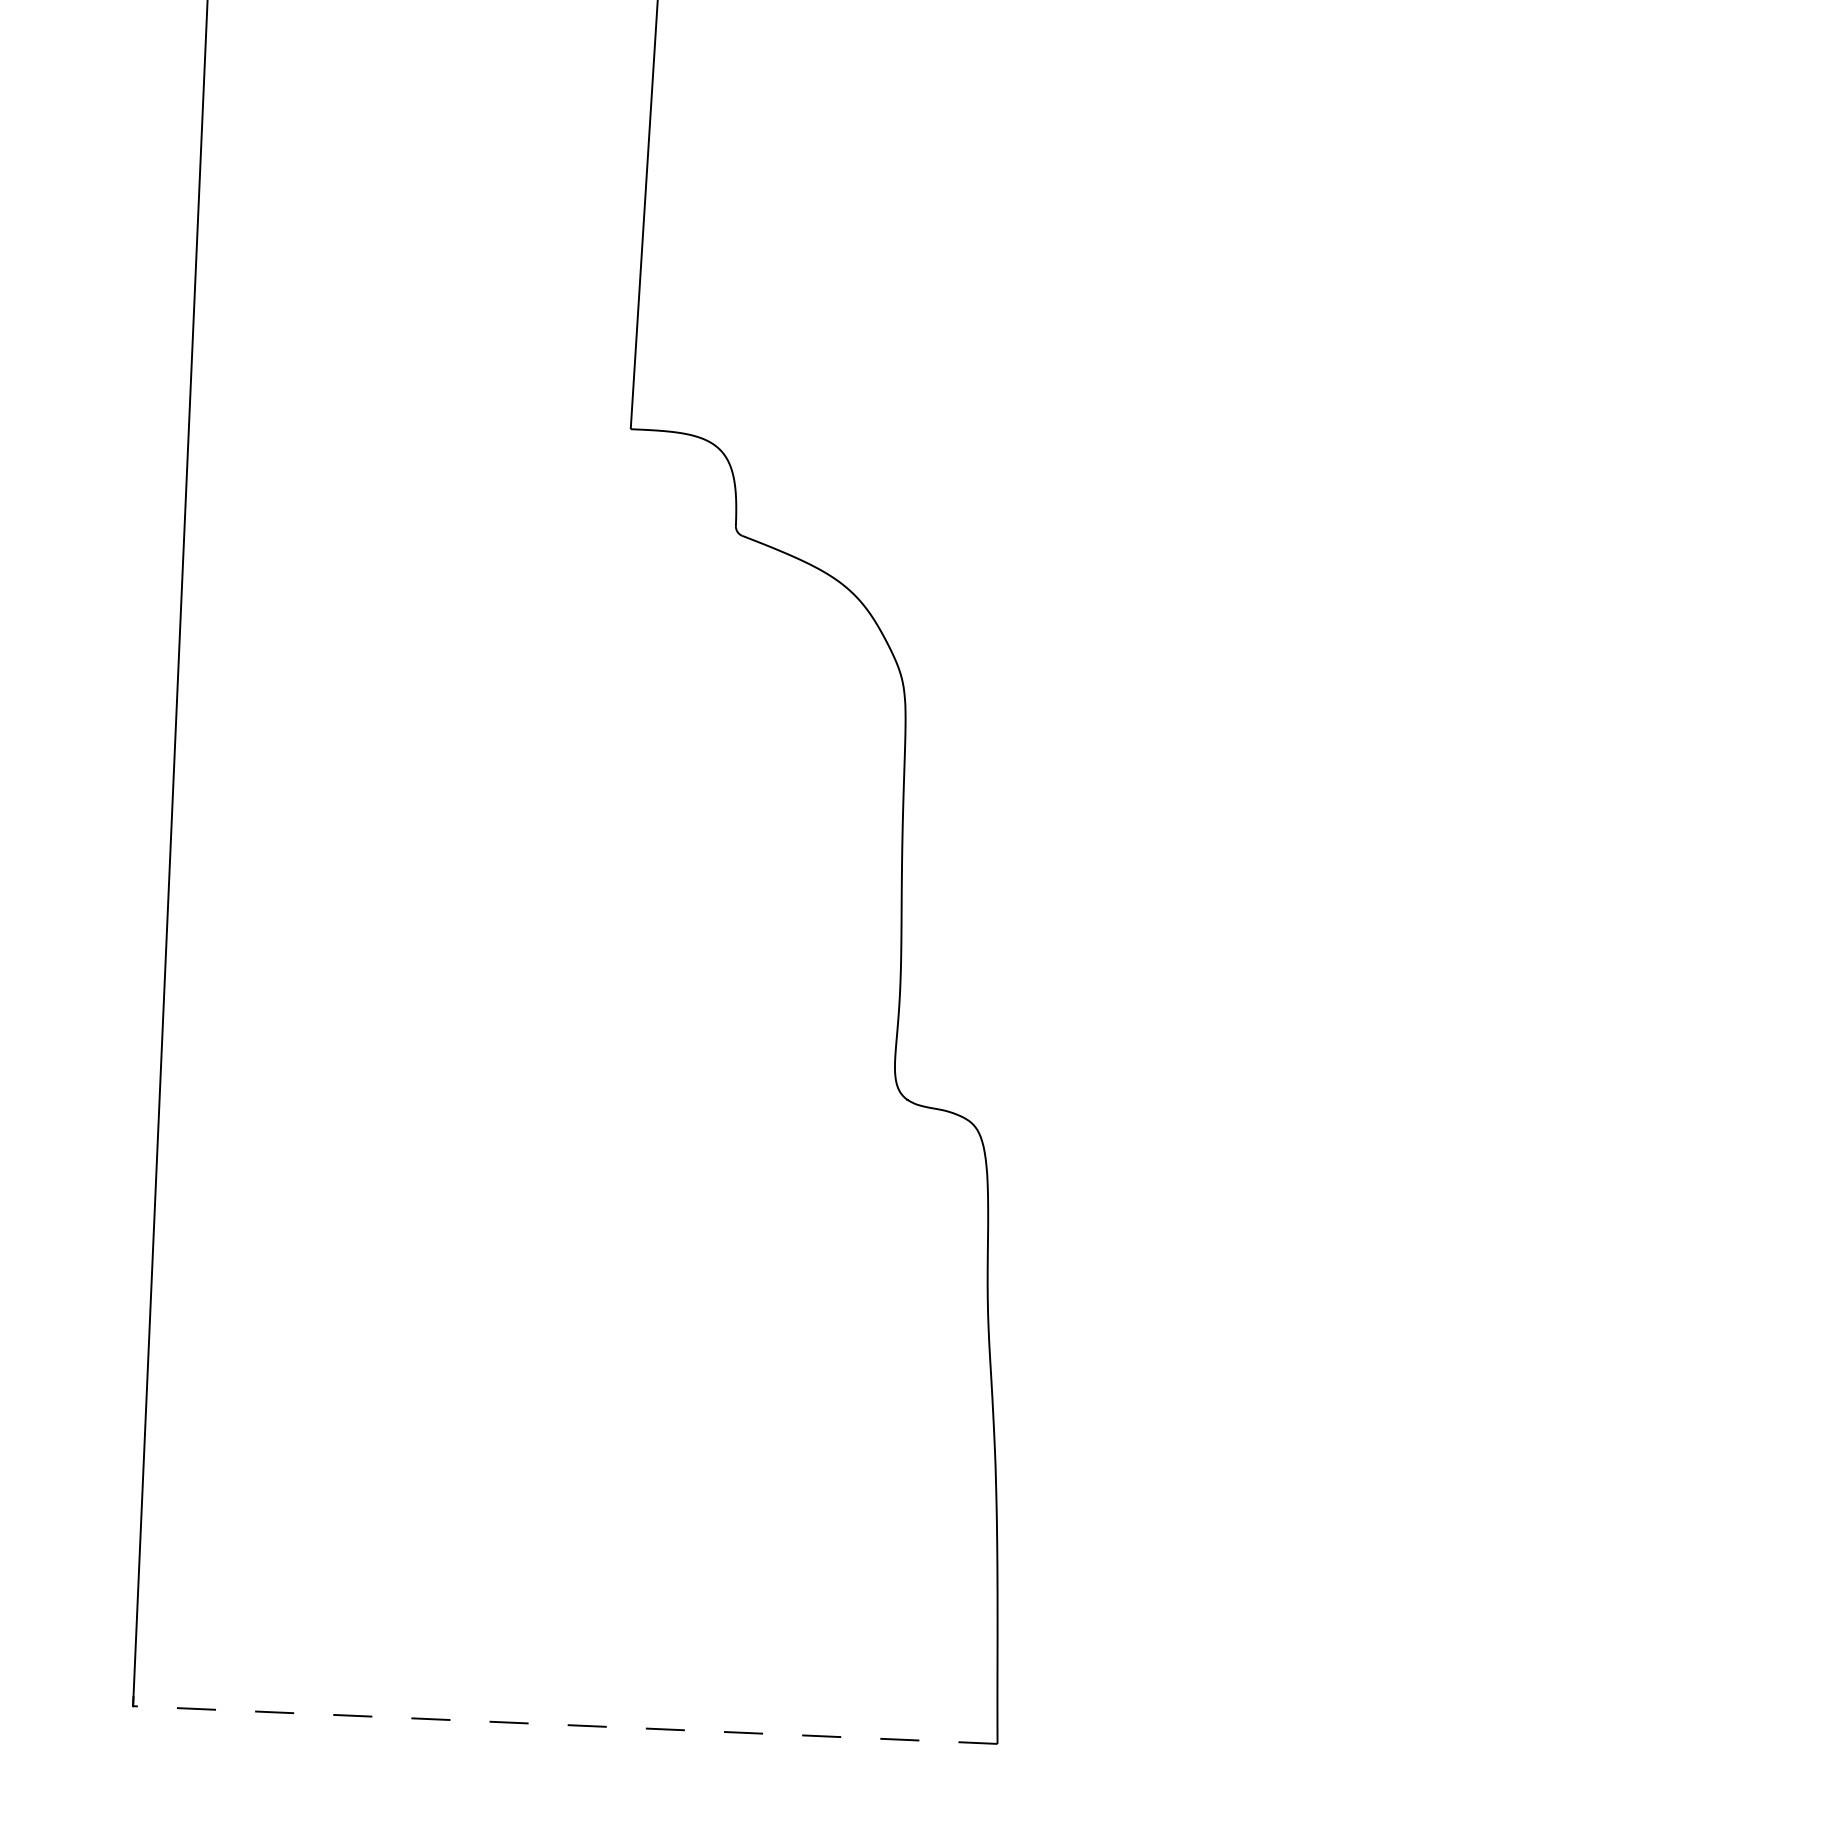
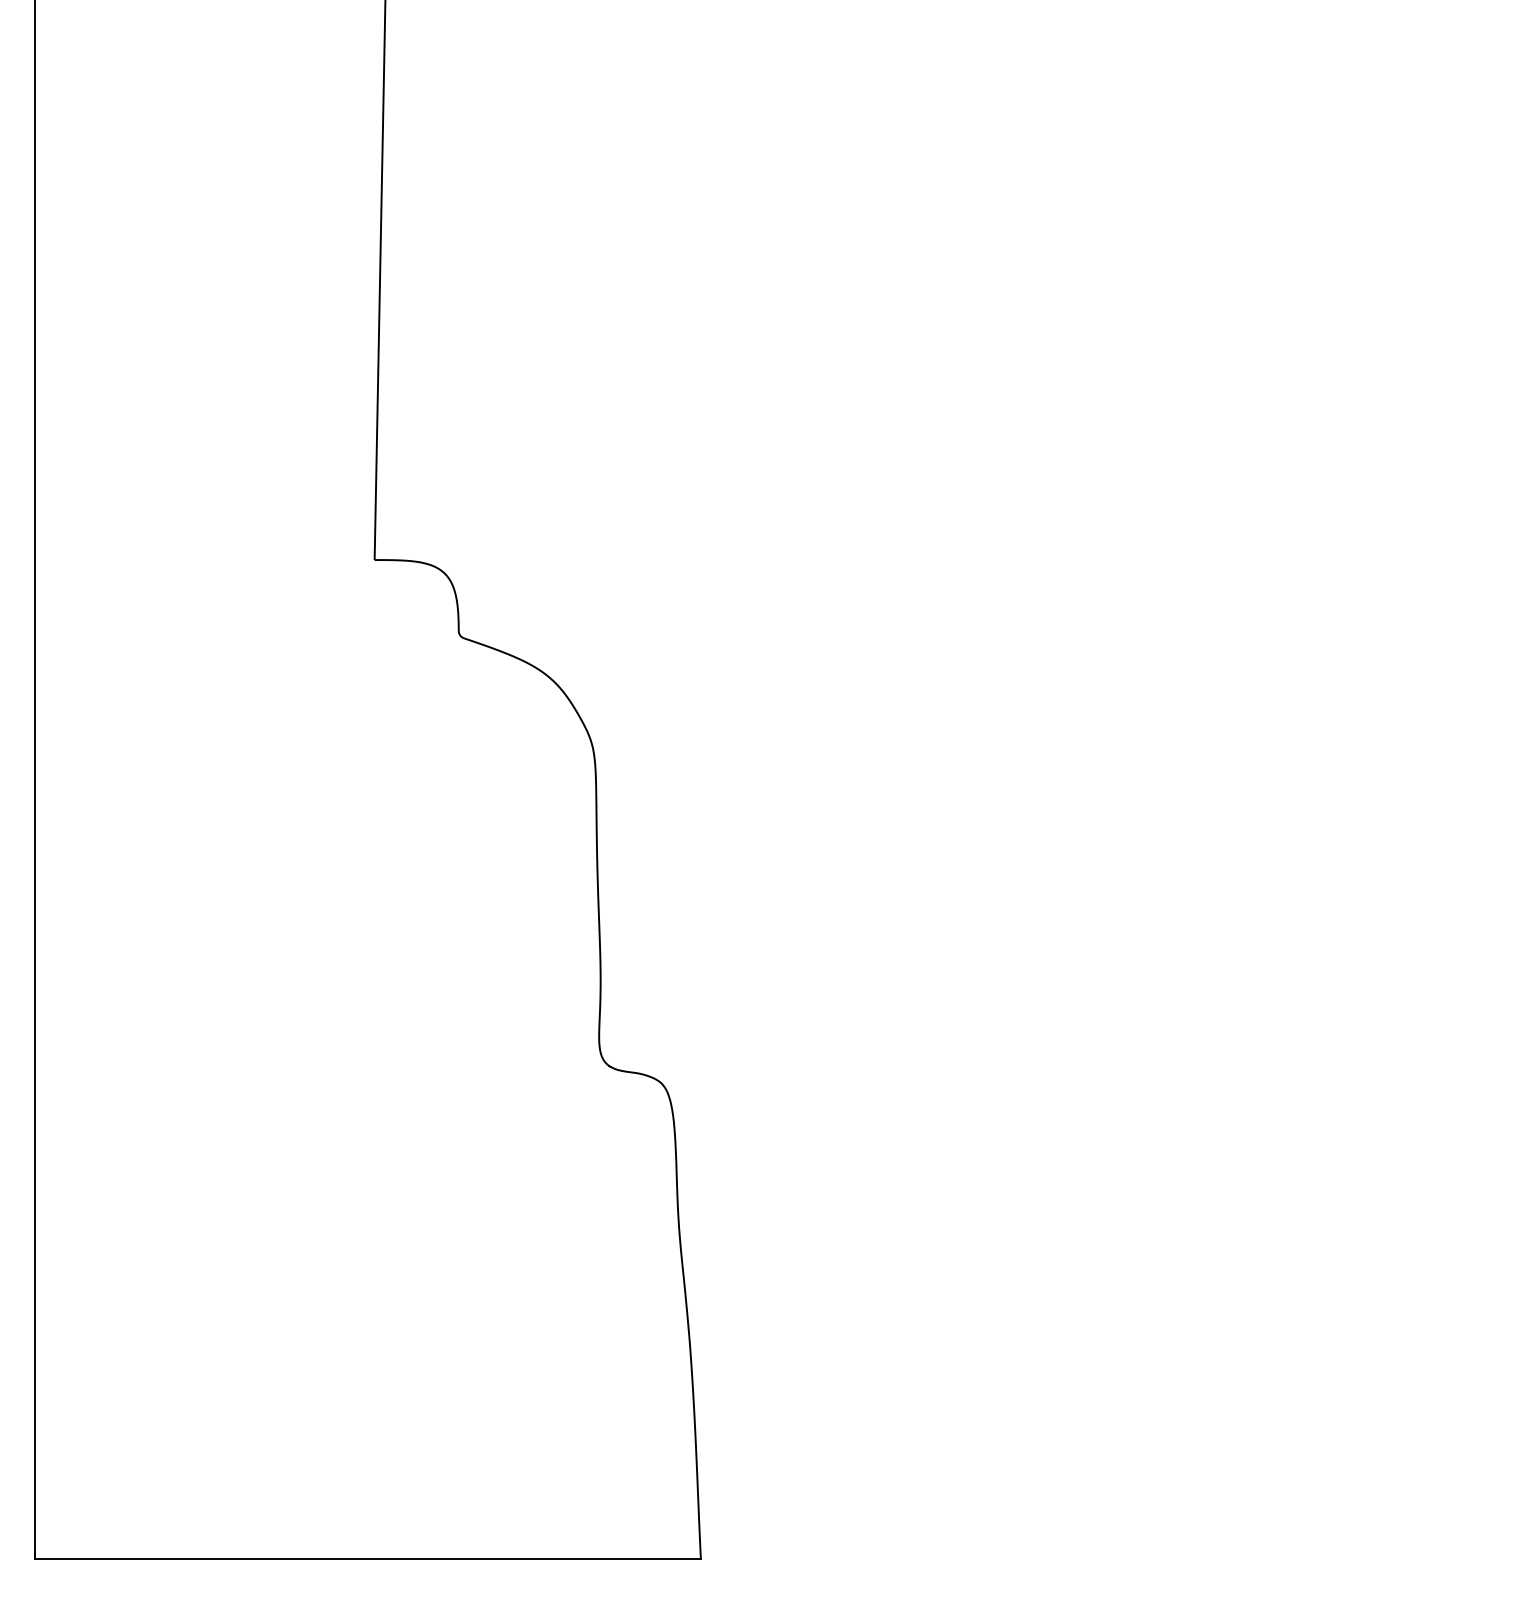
line: (564, 1724) -> (367, 1558), dashed -> solid

